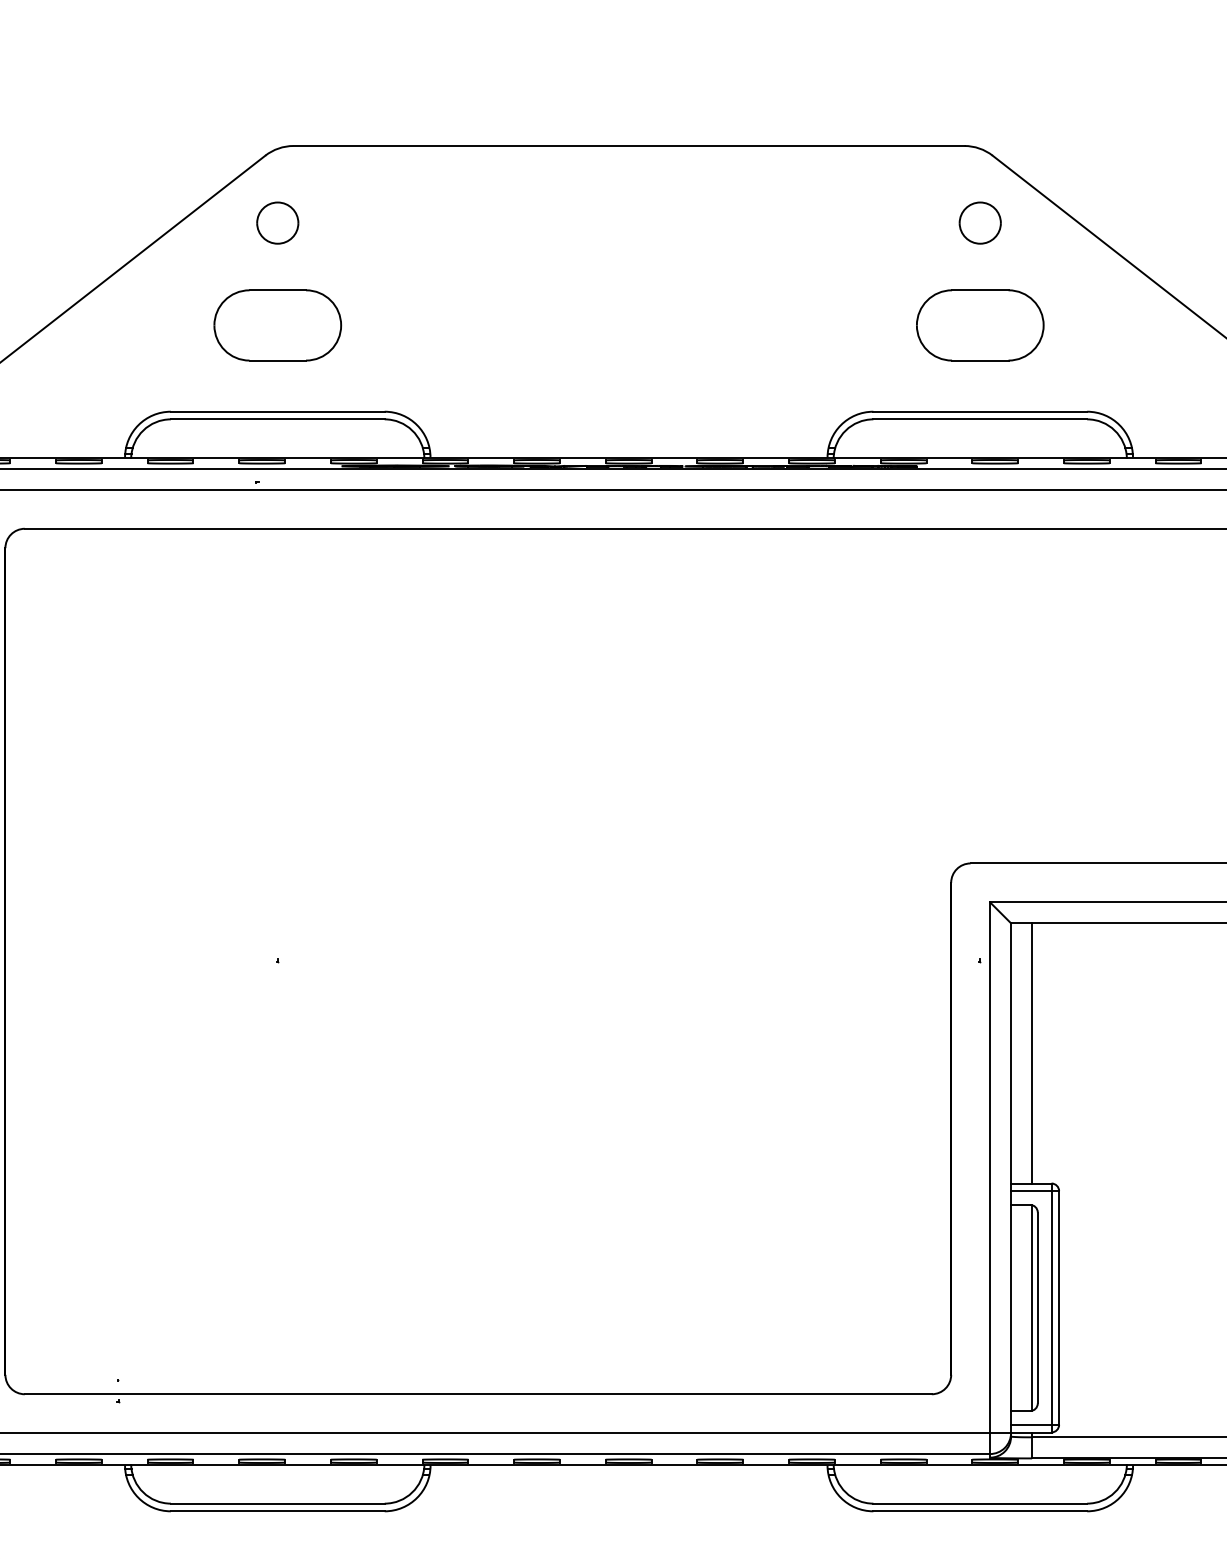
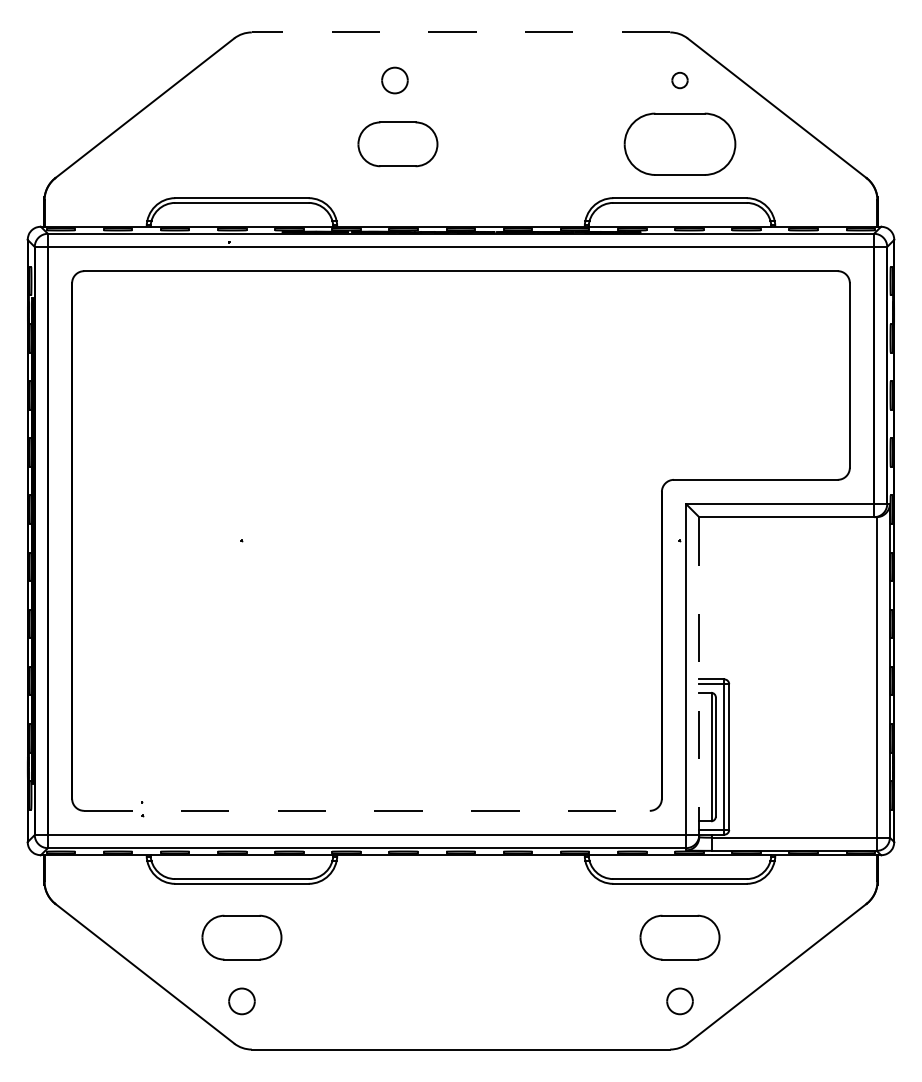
line: (628, 146) -> (460, 32), solid -> dashed
part: (277, 223) -> (394, 80), moved
part: (979, 223) -> (679, 80), size x0.6
part: (277, 325) -> (397, 144), moved
part: (979, 325) -> (679, 144), size x1.4
line: (1032, 1053) -> (712, 598), removed
line: (1011, 1178) -> (699, 676), solid -> dashed
line: (479, 1393) -> (367, 810), solid -> dashed

